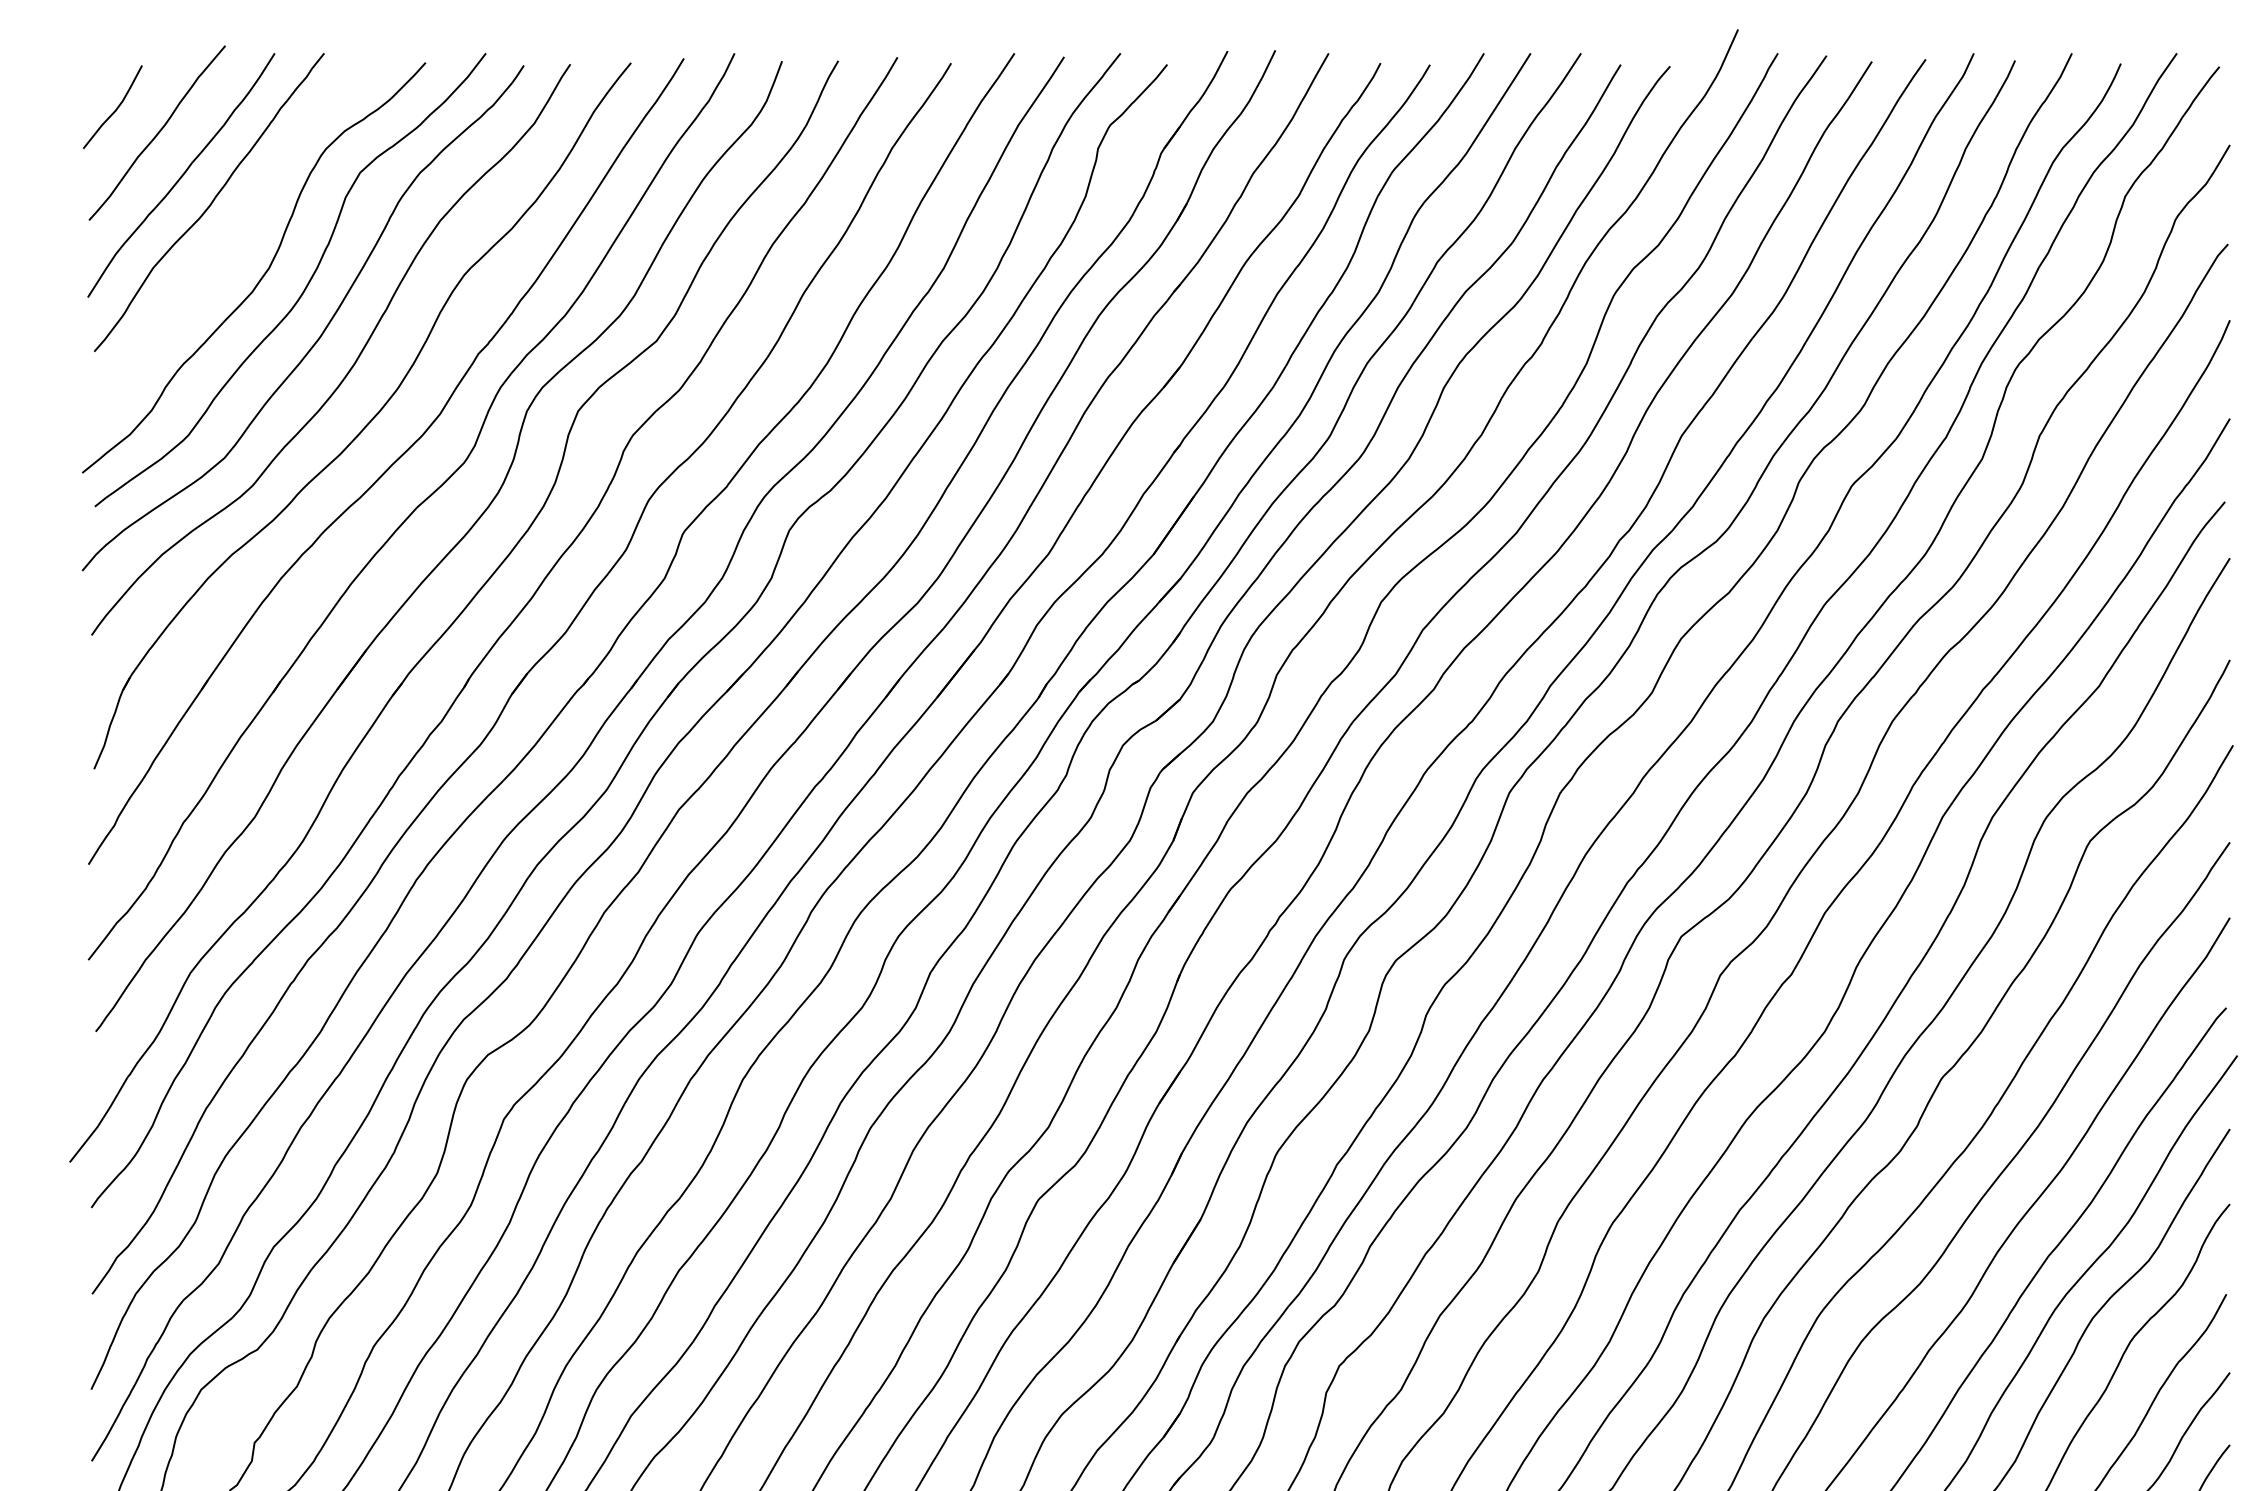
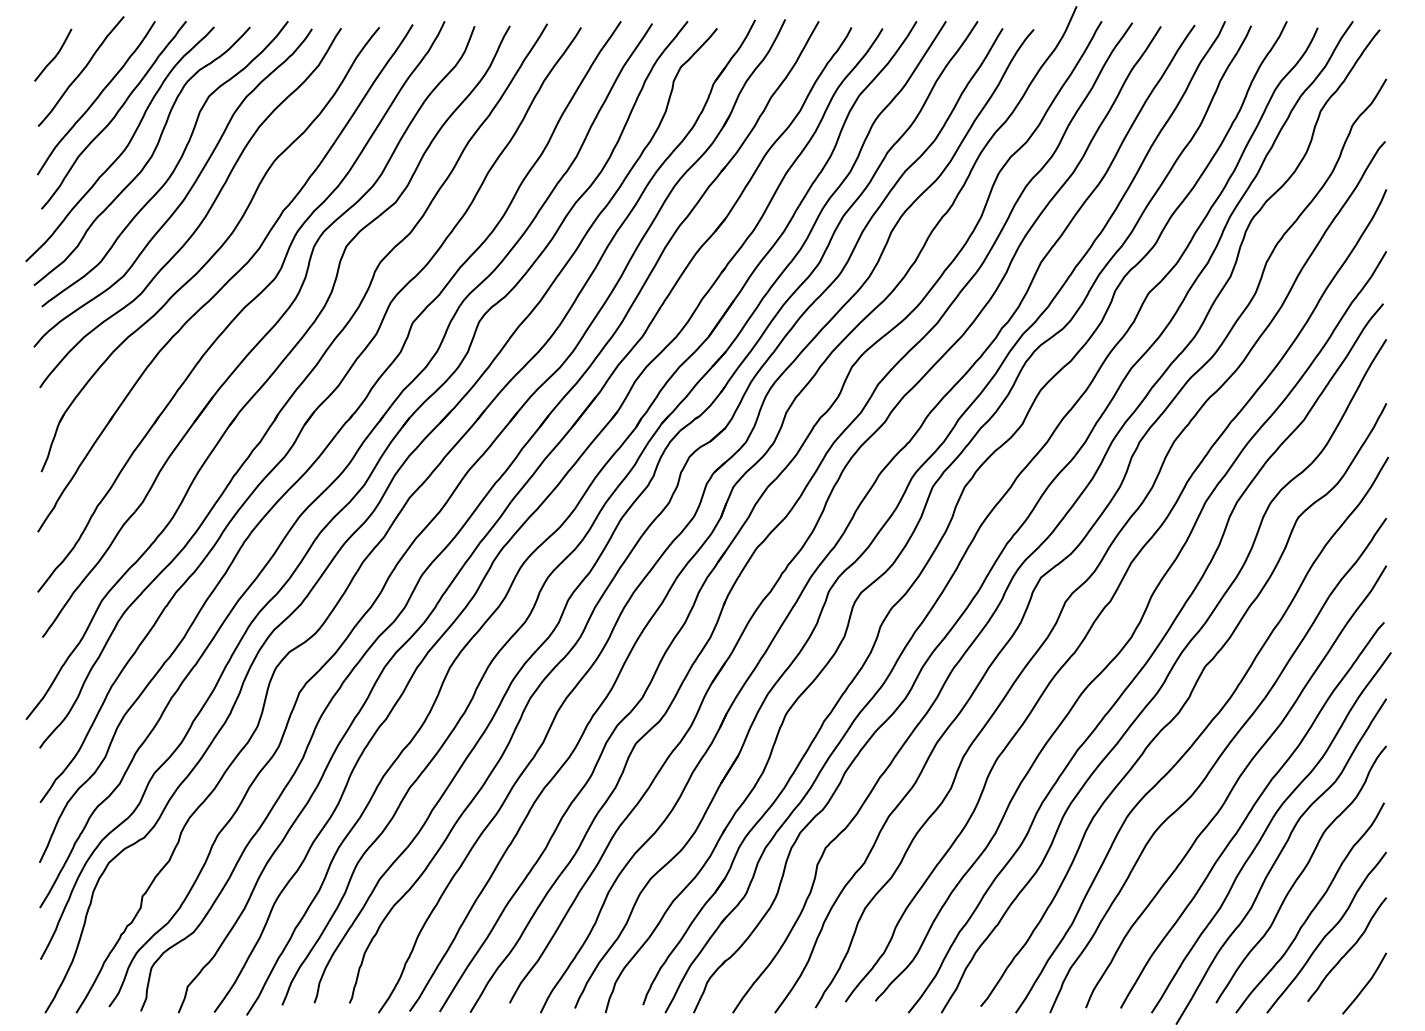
curve: (226, 255) -> (124, 148), added

